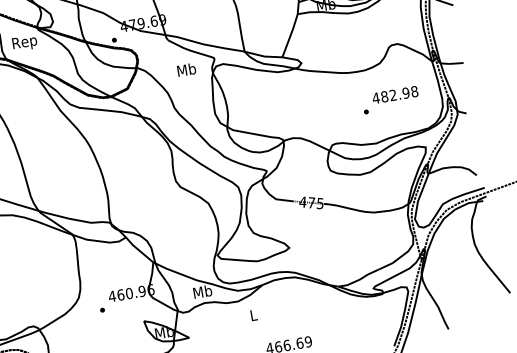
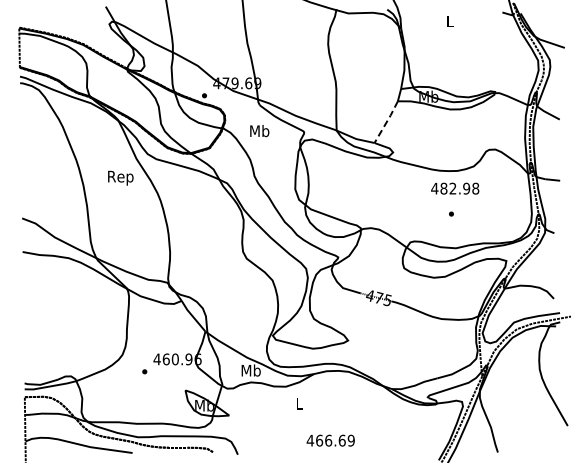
line: (290, 36) -> (386, 122), solid -> dashed
text: (24, 42) -> (120, 177), moved
text: (186, 70) -> (259, 131), moved
text: (395, 94) -> (455, 188), moved

